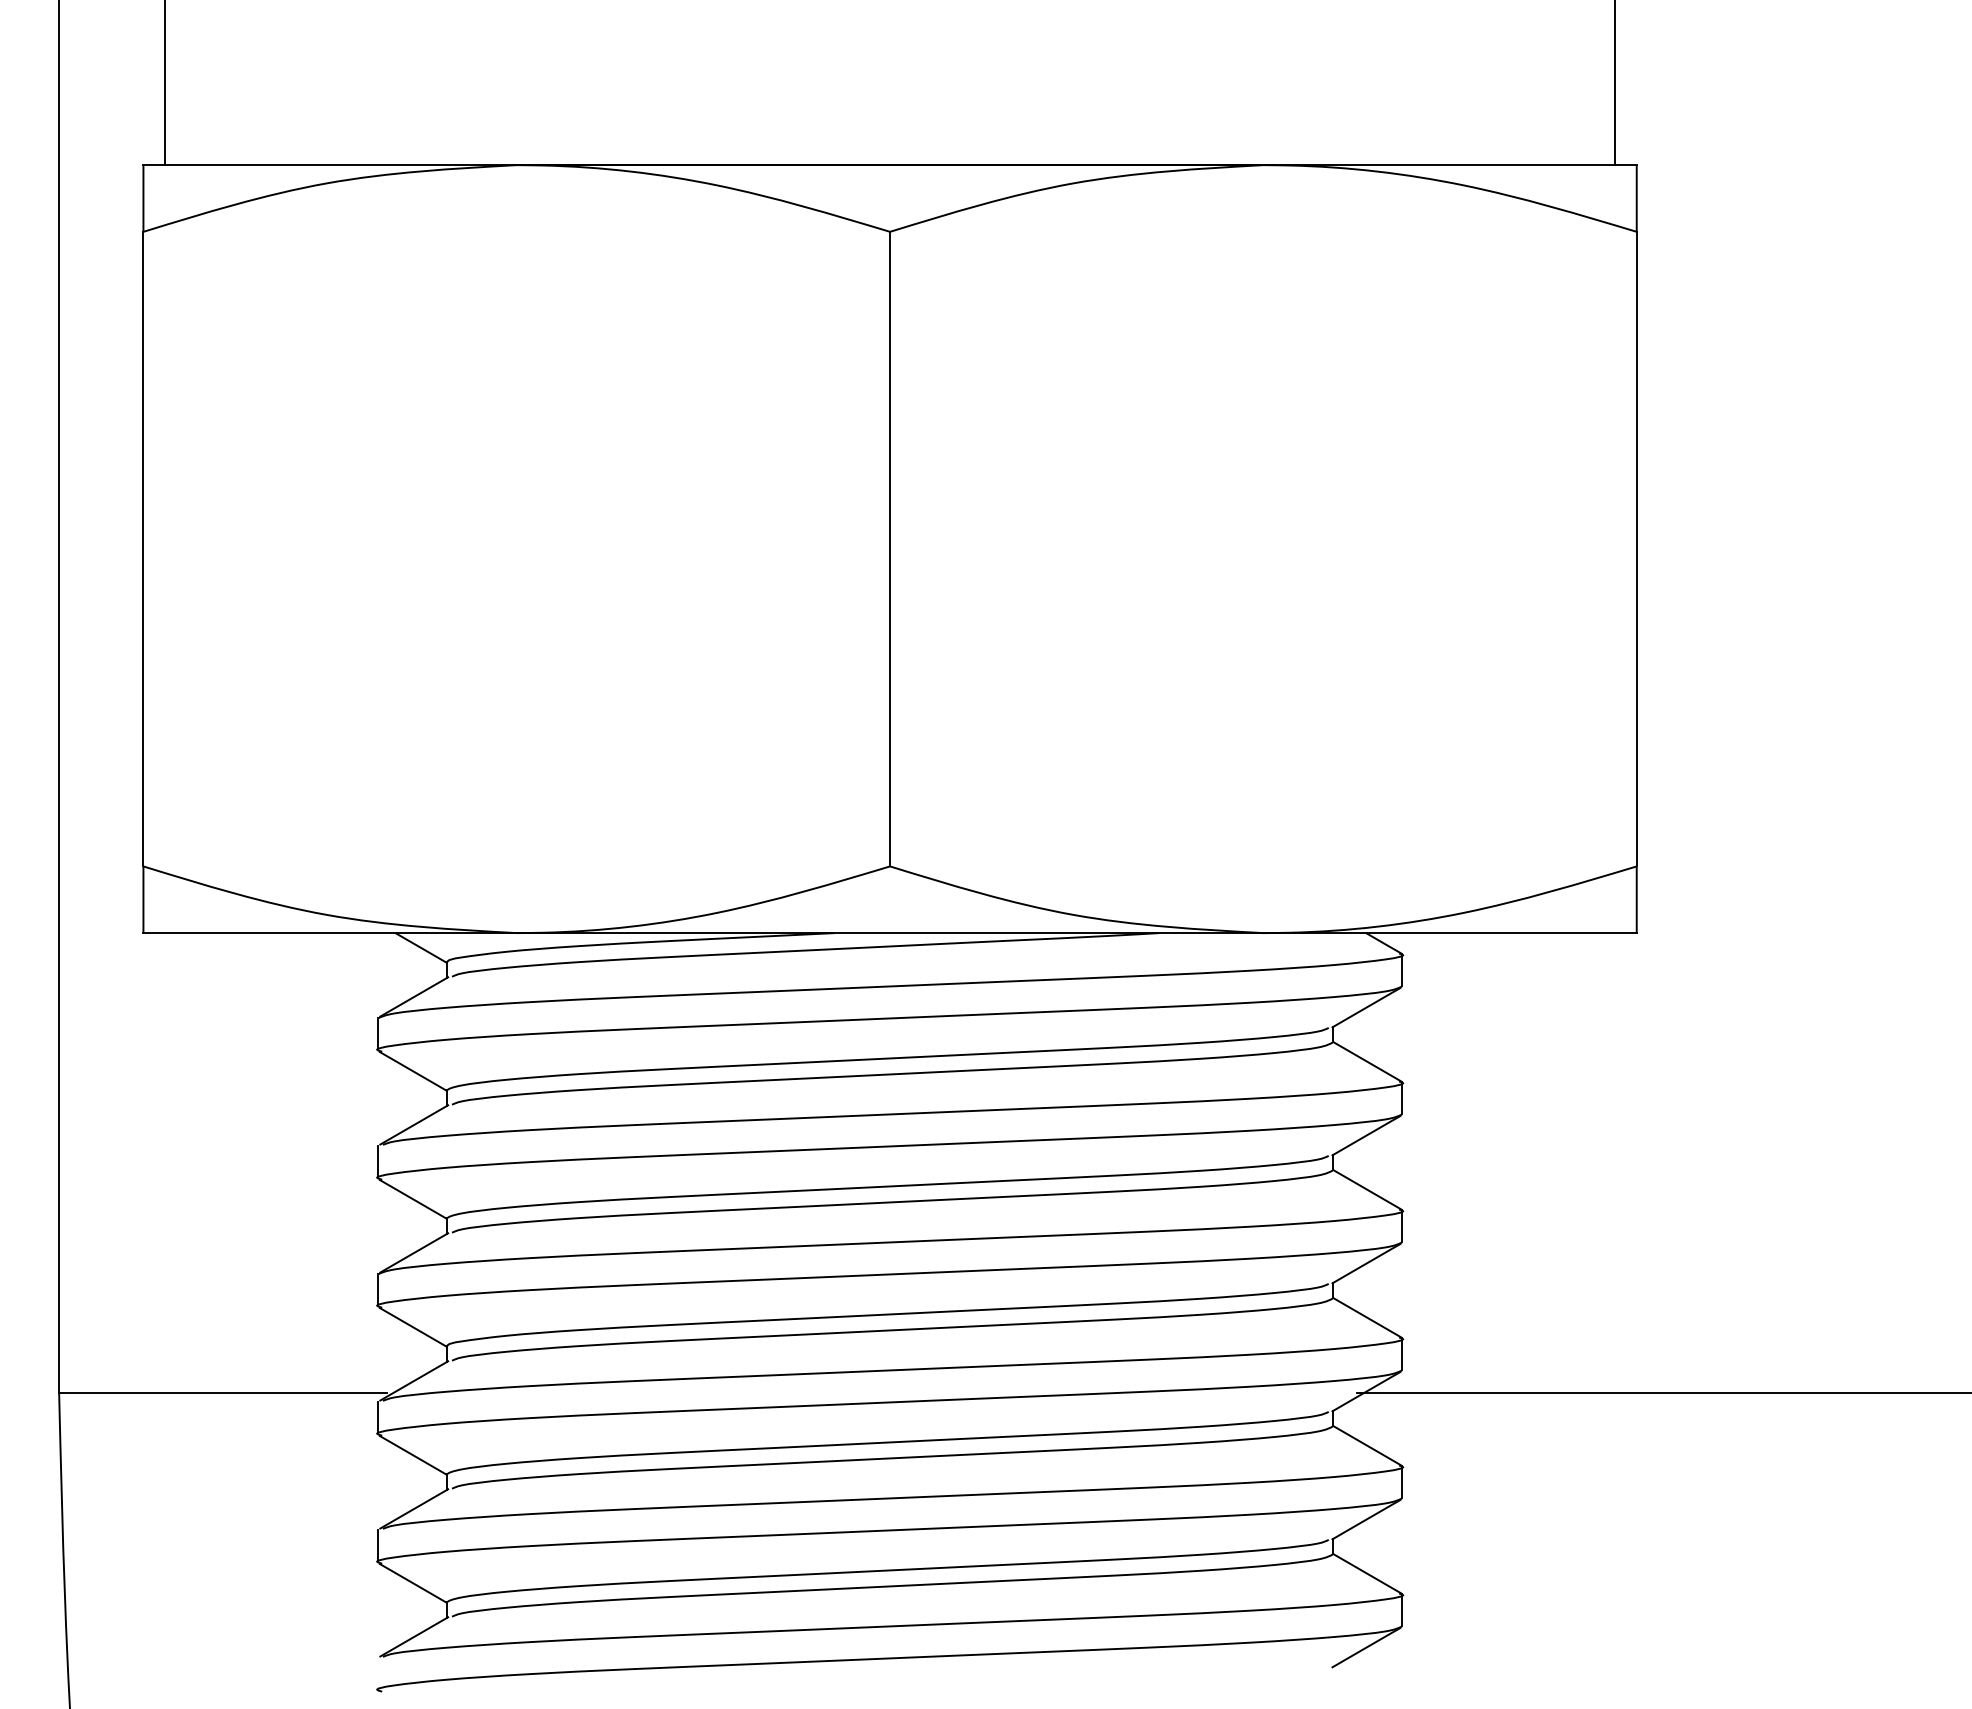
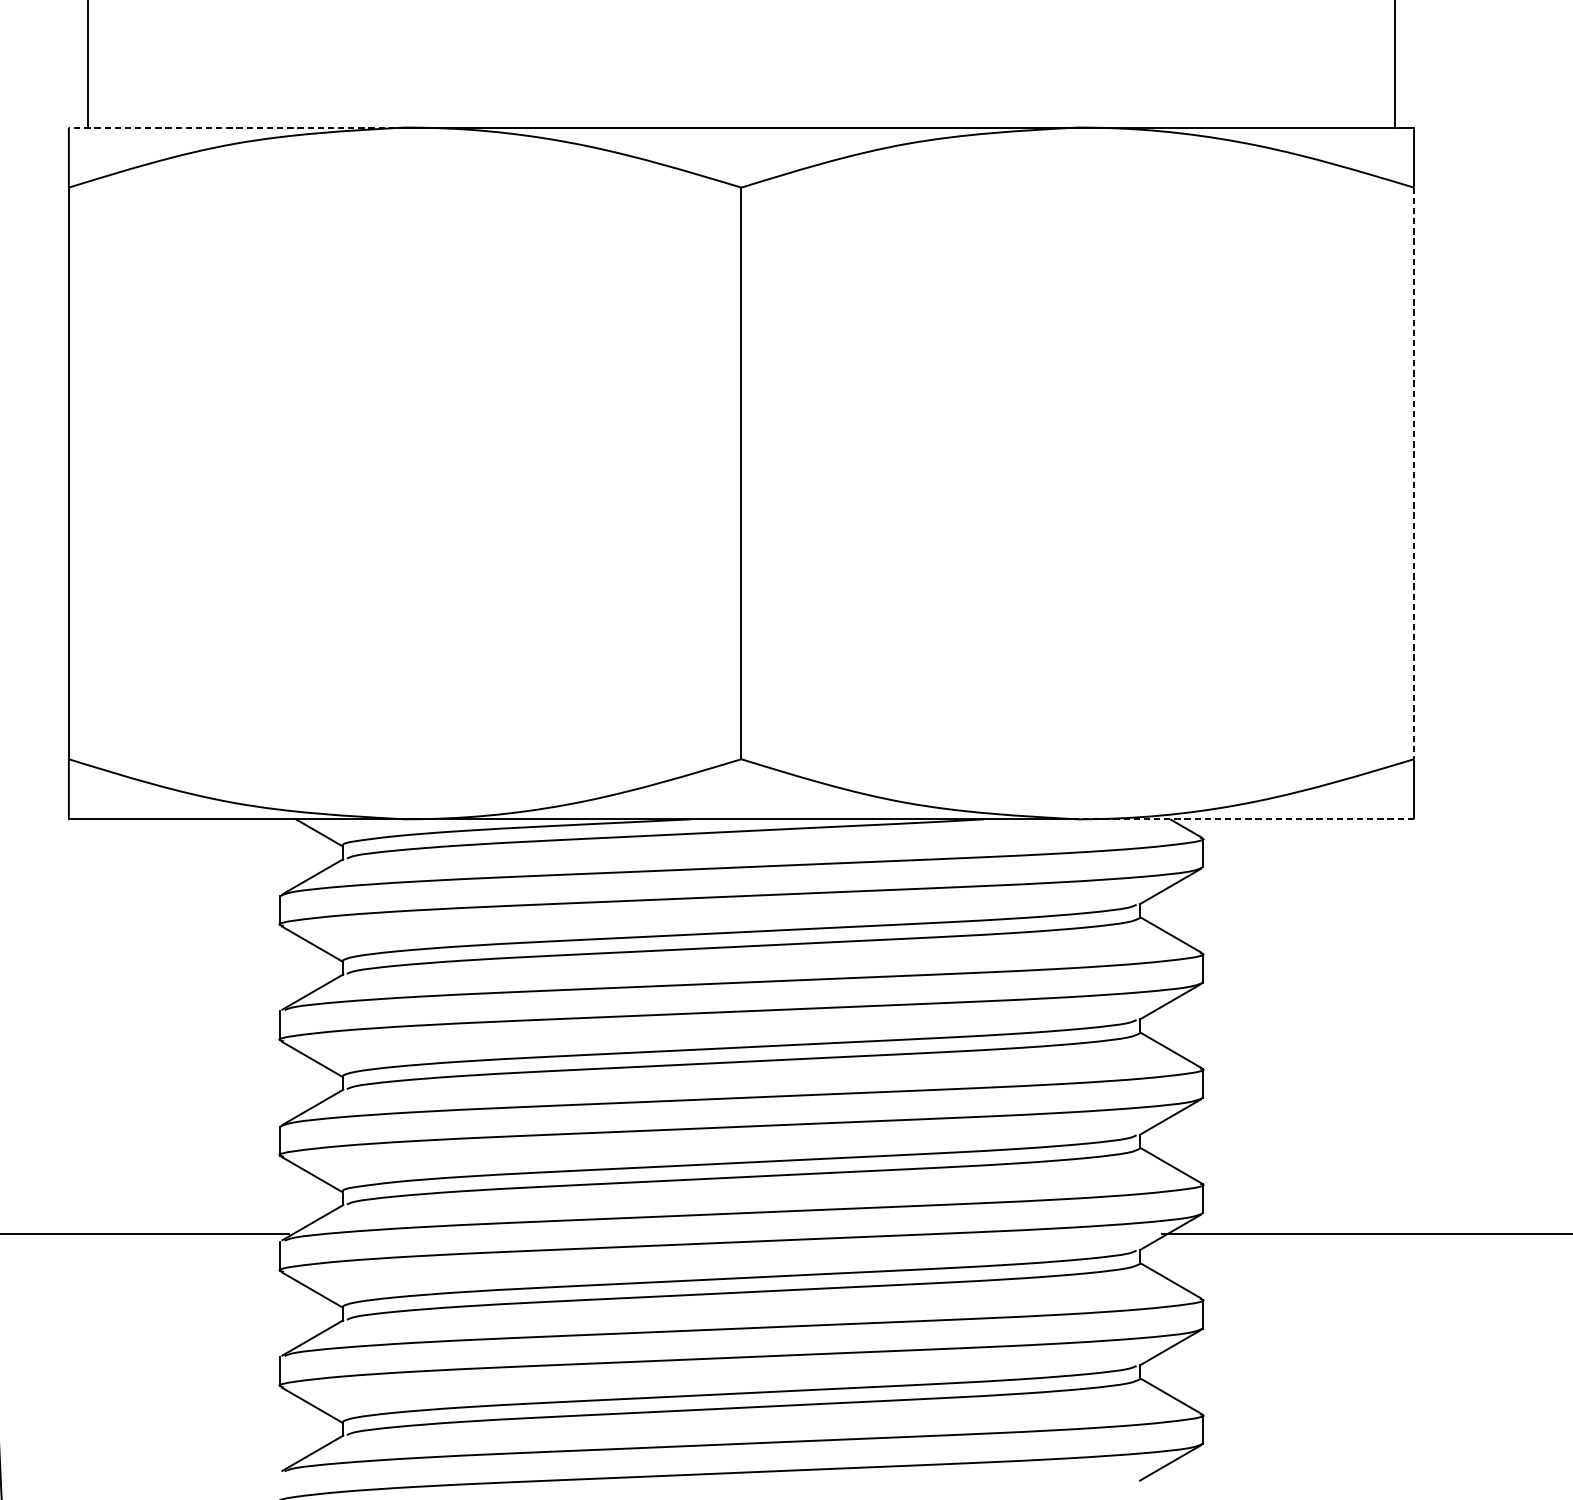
line: (330, 165) -> (237, 127), solid -> dashed
line: (1636, 549) -> (1413, 473), solid -> dashed
line: (1450, 933) -> (1246, 819), solid -> dashed

